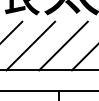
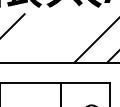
line: (30, 46) -> (32, 38), removed
line: (63, 46) -> (65, 38), removed

